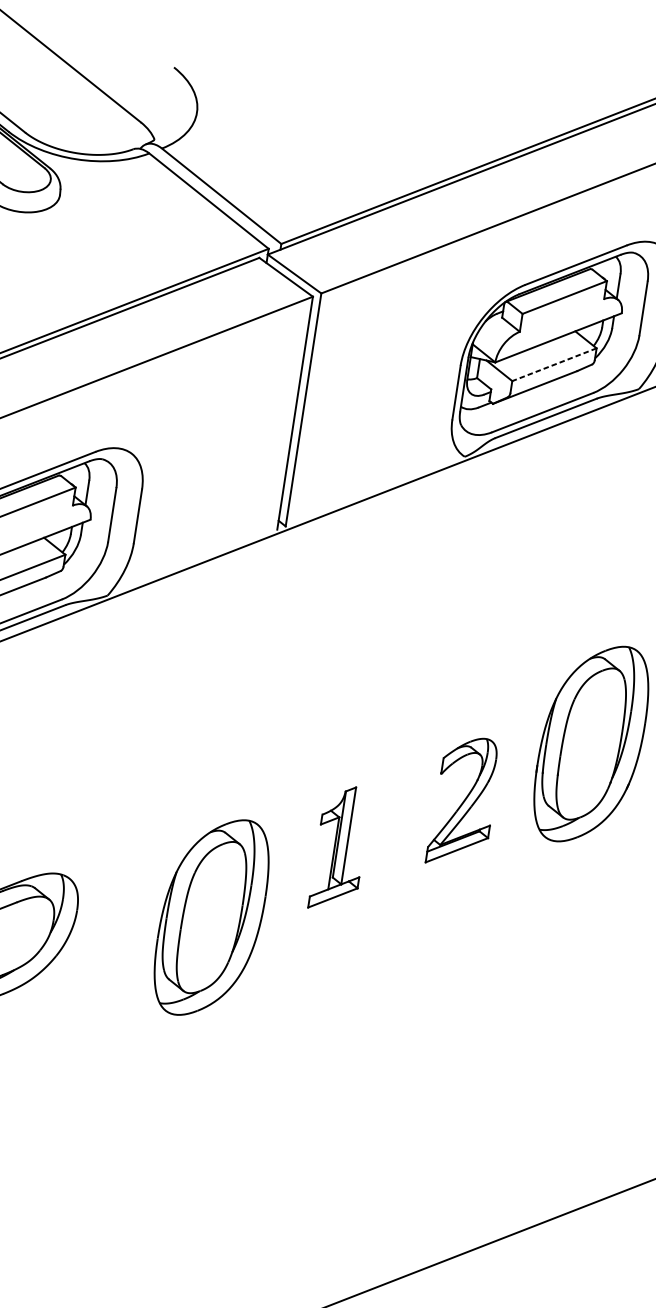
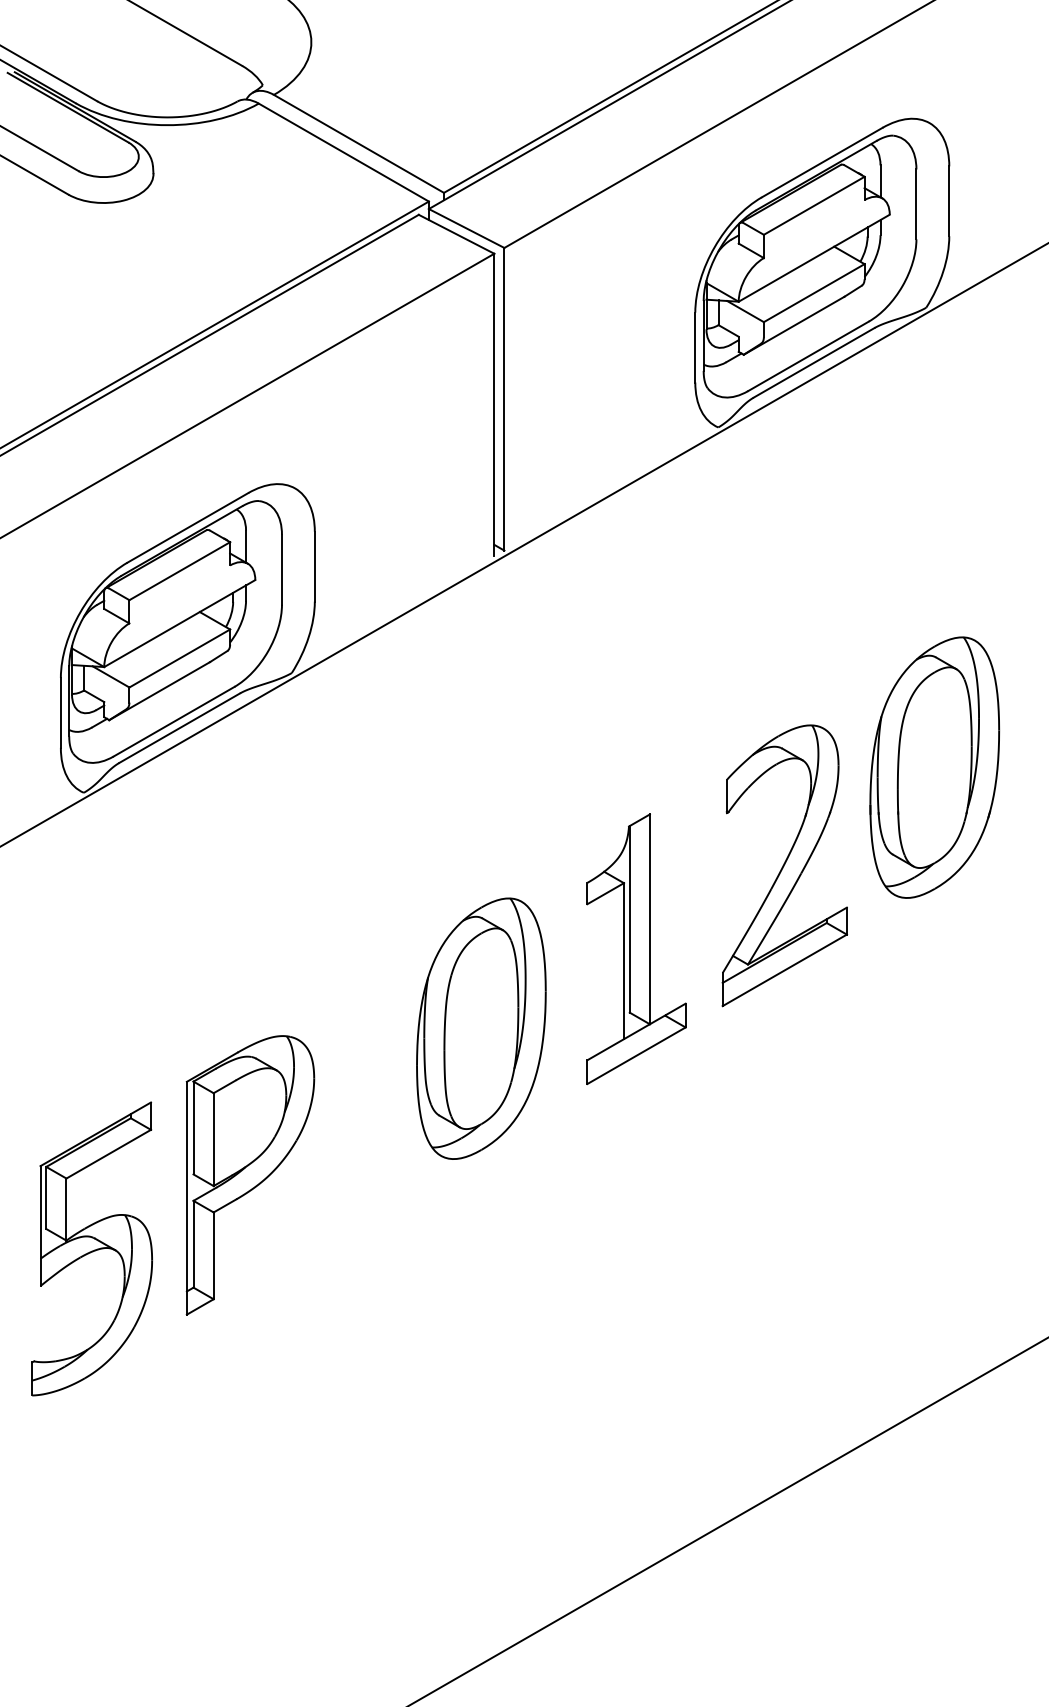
line: (553, 364) -> (813, 293), dashed -> solid
part: (464, 801) -> (784, 865), size x1.67
part: (340, 848) -> (636, 949), size x1.67
part: (211, 917) -> (481, 1028), moved

